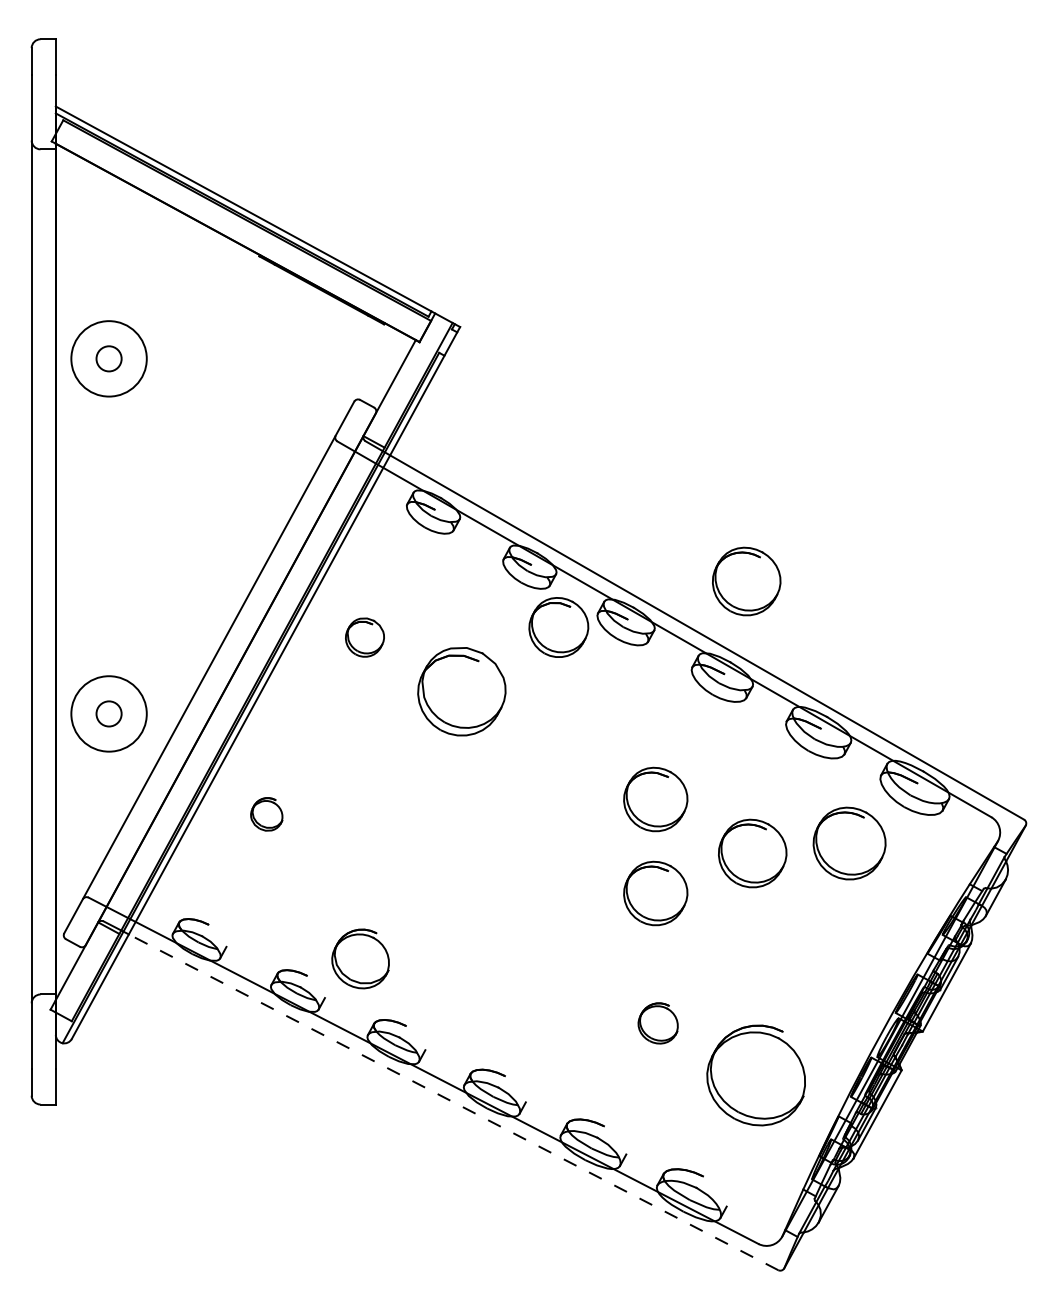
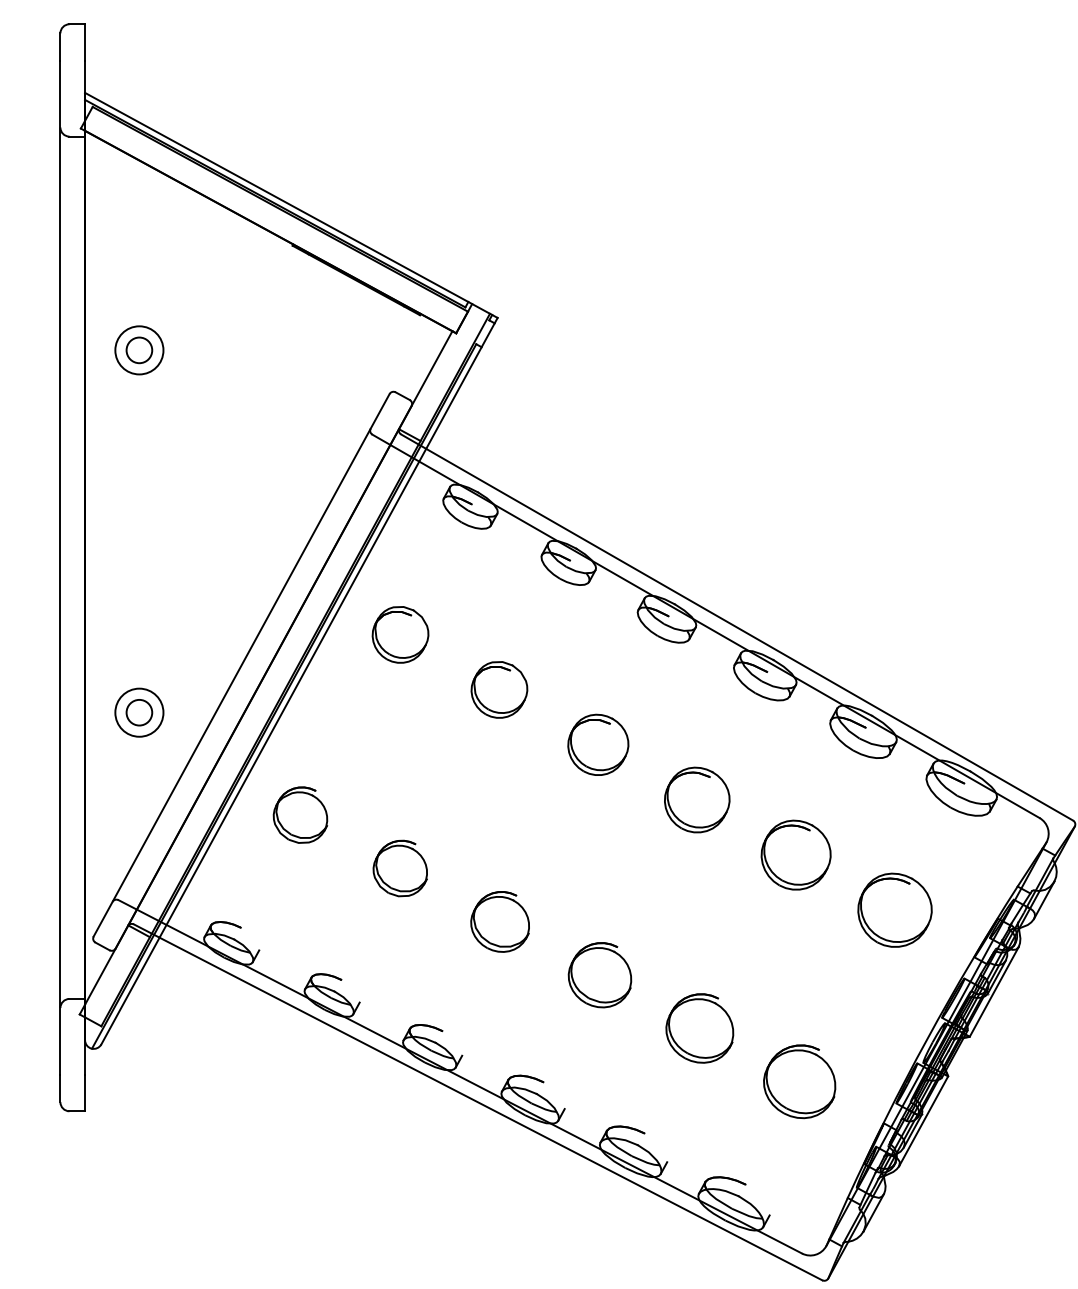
circle: (108, 358) -> (138, 350), size x0.62
part: (746, 581) -> (789, 577), removed
part: (558, 627) -> (597, 744), moved
part: (364, 637) -> (400, 634), size x1.43
part: (461, 691) -> (499, 689), size x0.62
circle: (108, 713) -> (138, 712), size x0.62
part: (266, 814) -> (300, 815), size x1.67
part: (849, 843) -> (894, 910), moved
part: (364, 866) -> (400, 868), added
part: (655, 893) -> (696, 895), removed
part: (360, 958) -> (500, 921), moved
part: (560, 970) -> (600, 974), added
part: (657, 1023) -> (699, 1028), size x1.67
part: (755, 1075) -> (799, 1081), size x0.71
line: (453, 1102) -> (490, 1109), dashed -> solid

